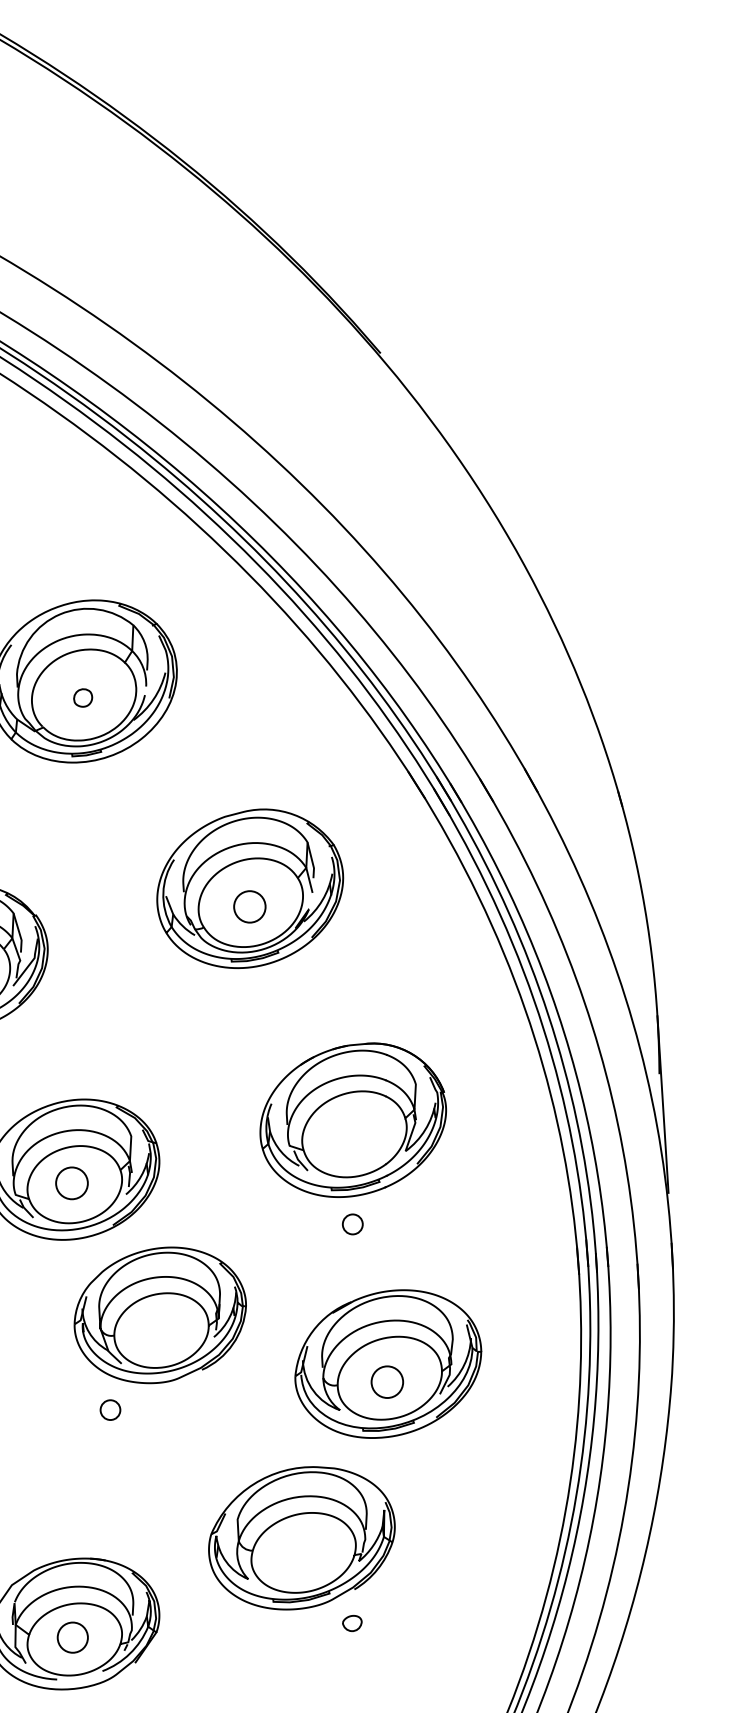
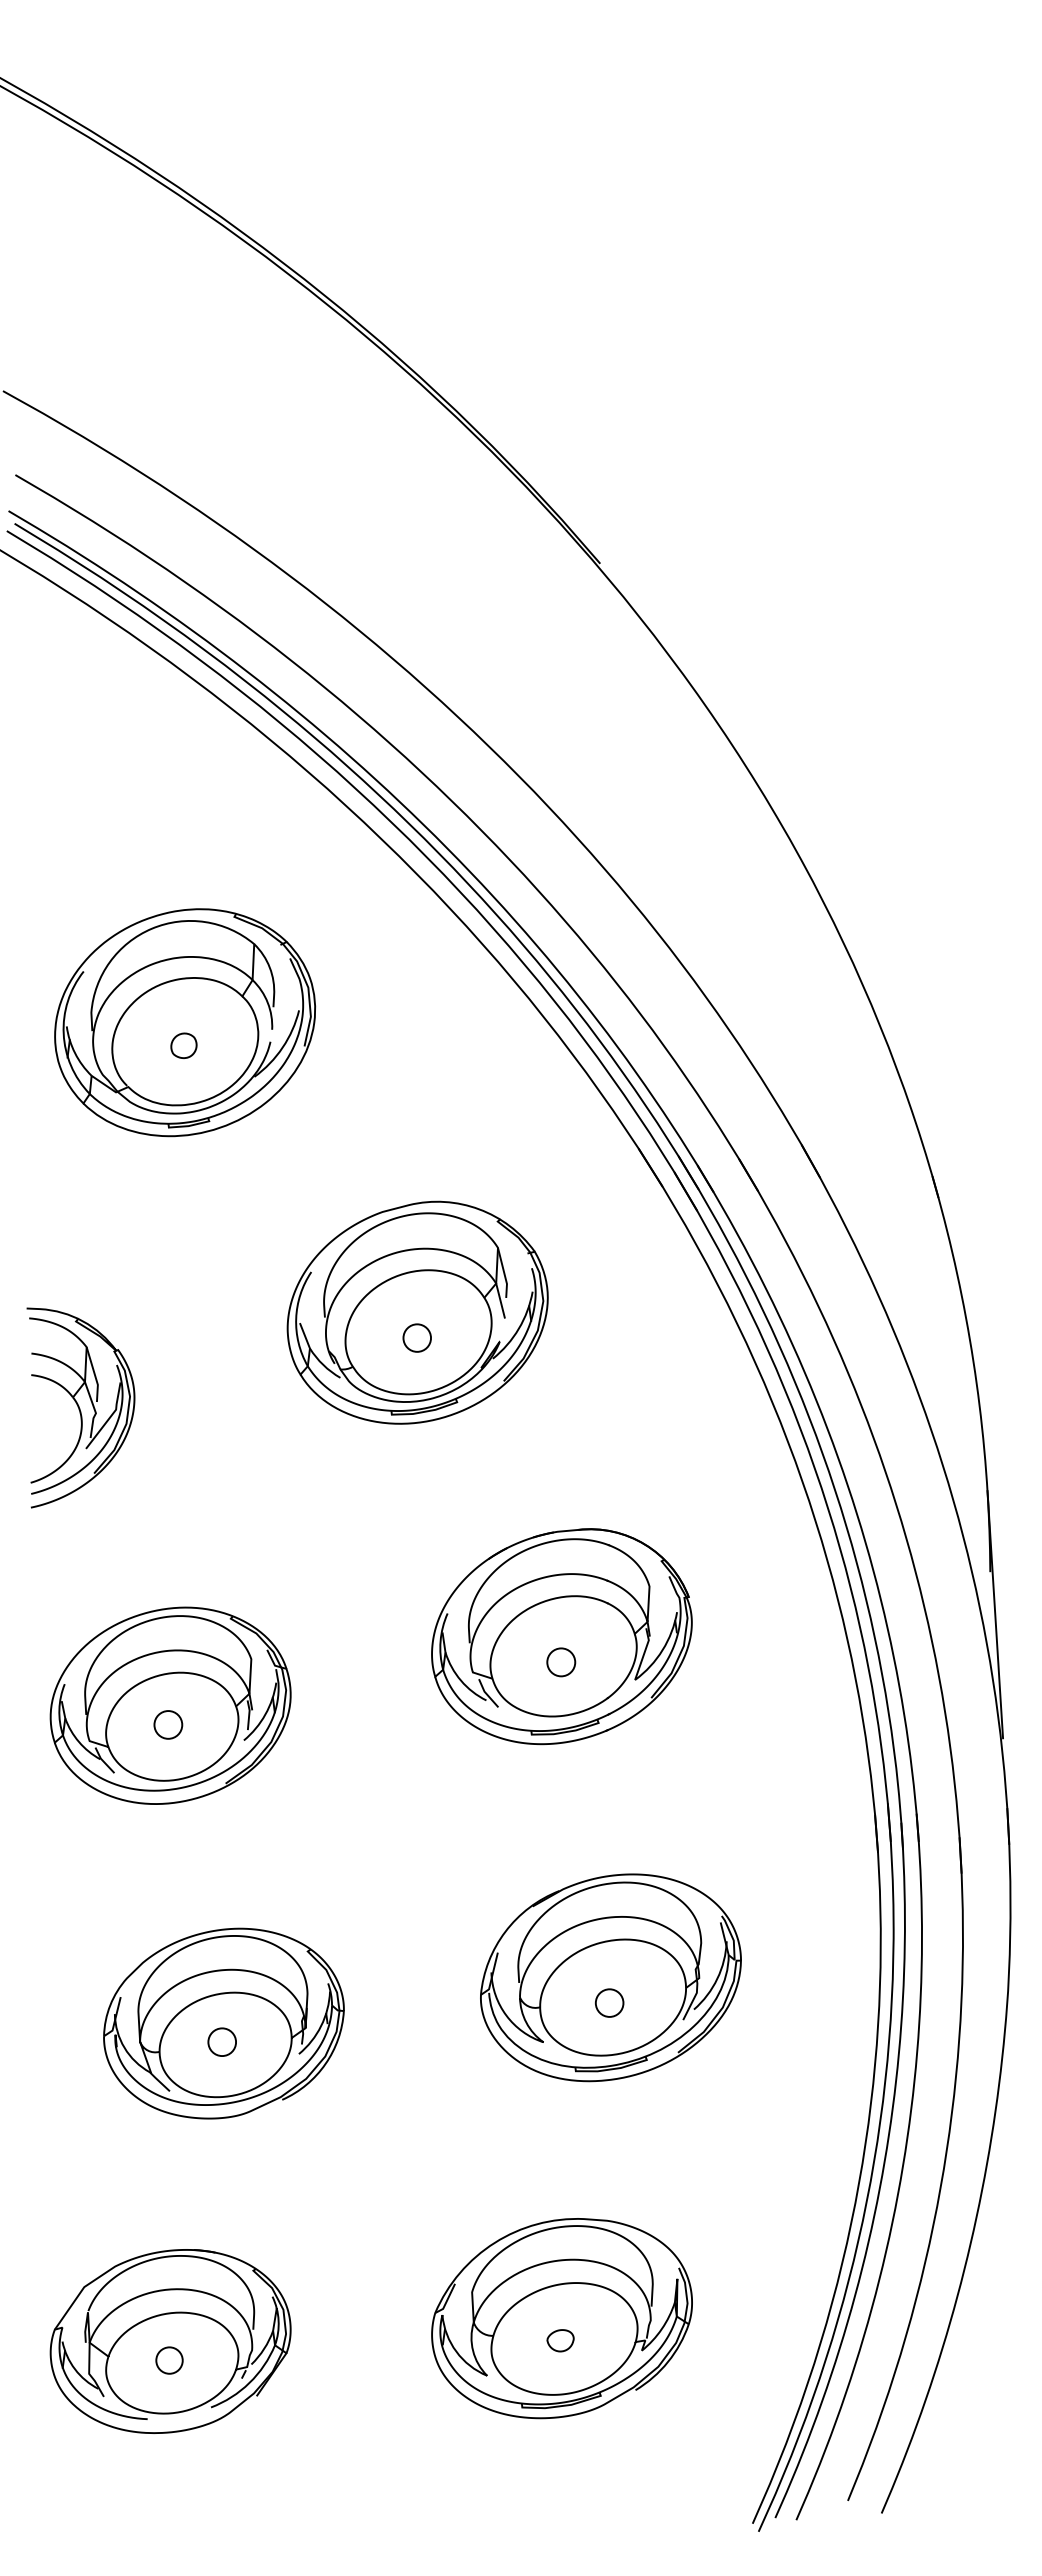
circle: (250, 906) -> (417, 1337), size x0.62
circle: (72, 1183) -> (168, 1724), size x0.62
circle: (352, 1224) -> (561, 1662), moved
part: (160, 1315) -> (223, 2023), moved
circle: (387, 1381) -> (609, 2002), size x0.62
part: (301, 1538) -> (561, 2318), moved
circle: (72, 1637) -> (169, 2360), size x0.62

